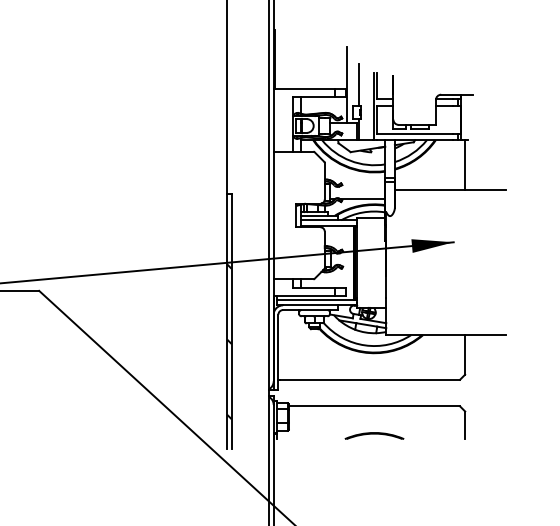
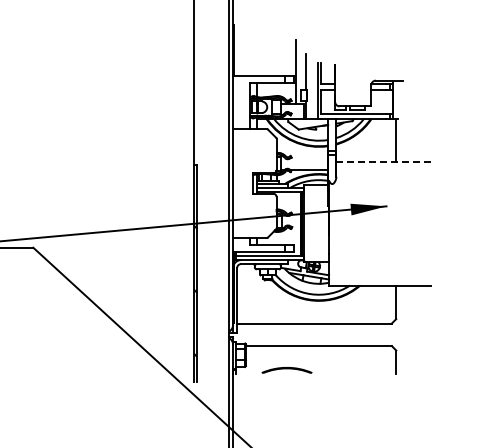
line: (450, 190) -> (383, 162), solid -> dashed
part: (373, 436) -> (286, 370), moved

